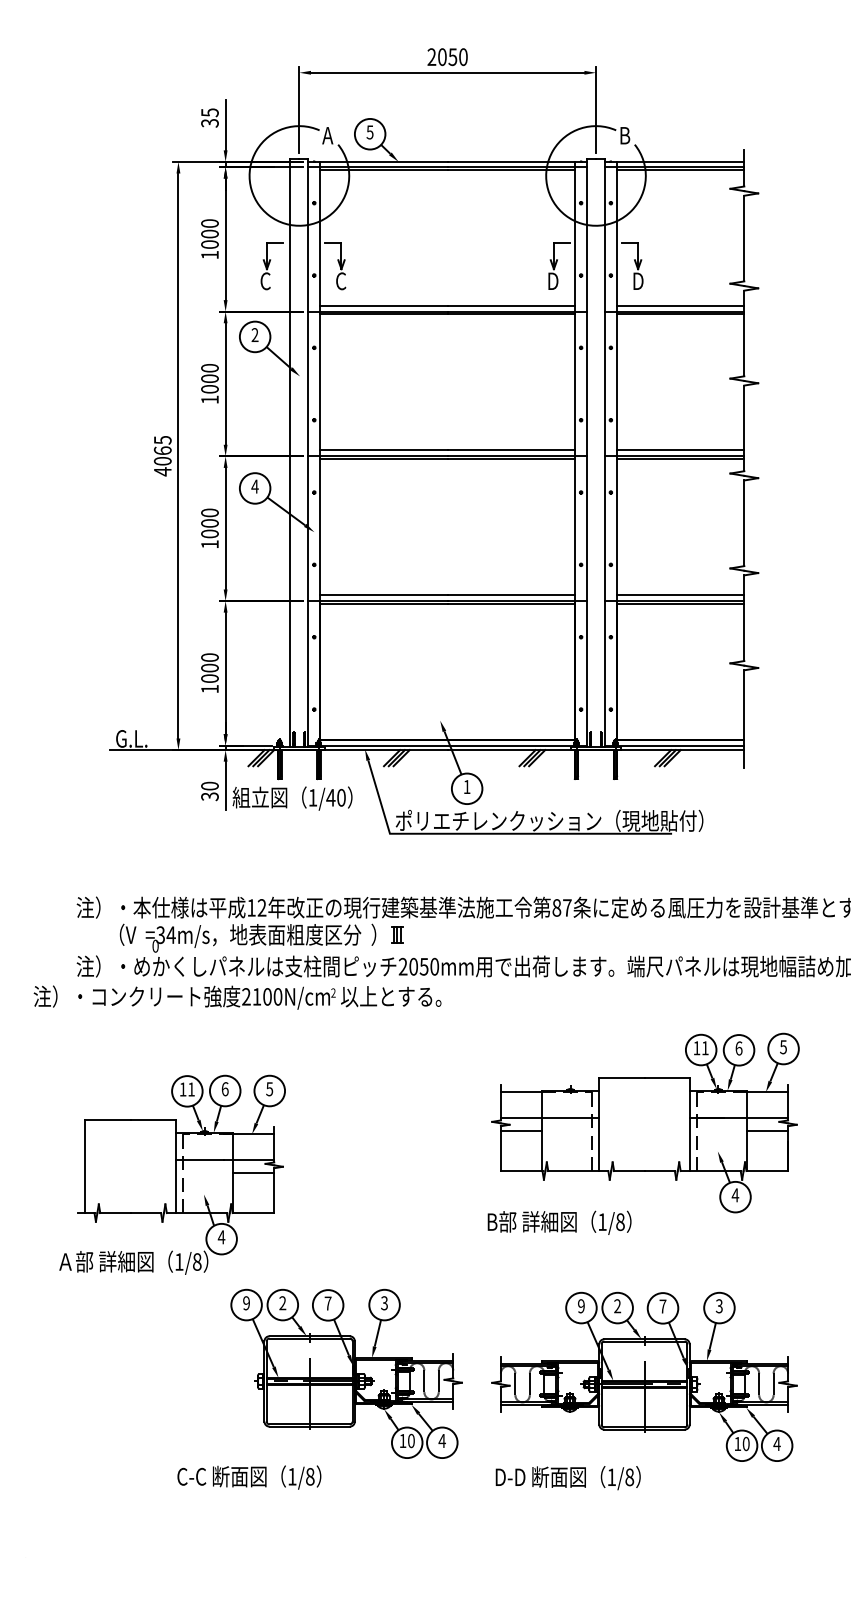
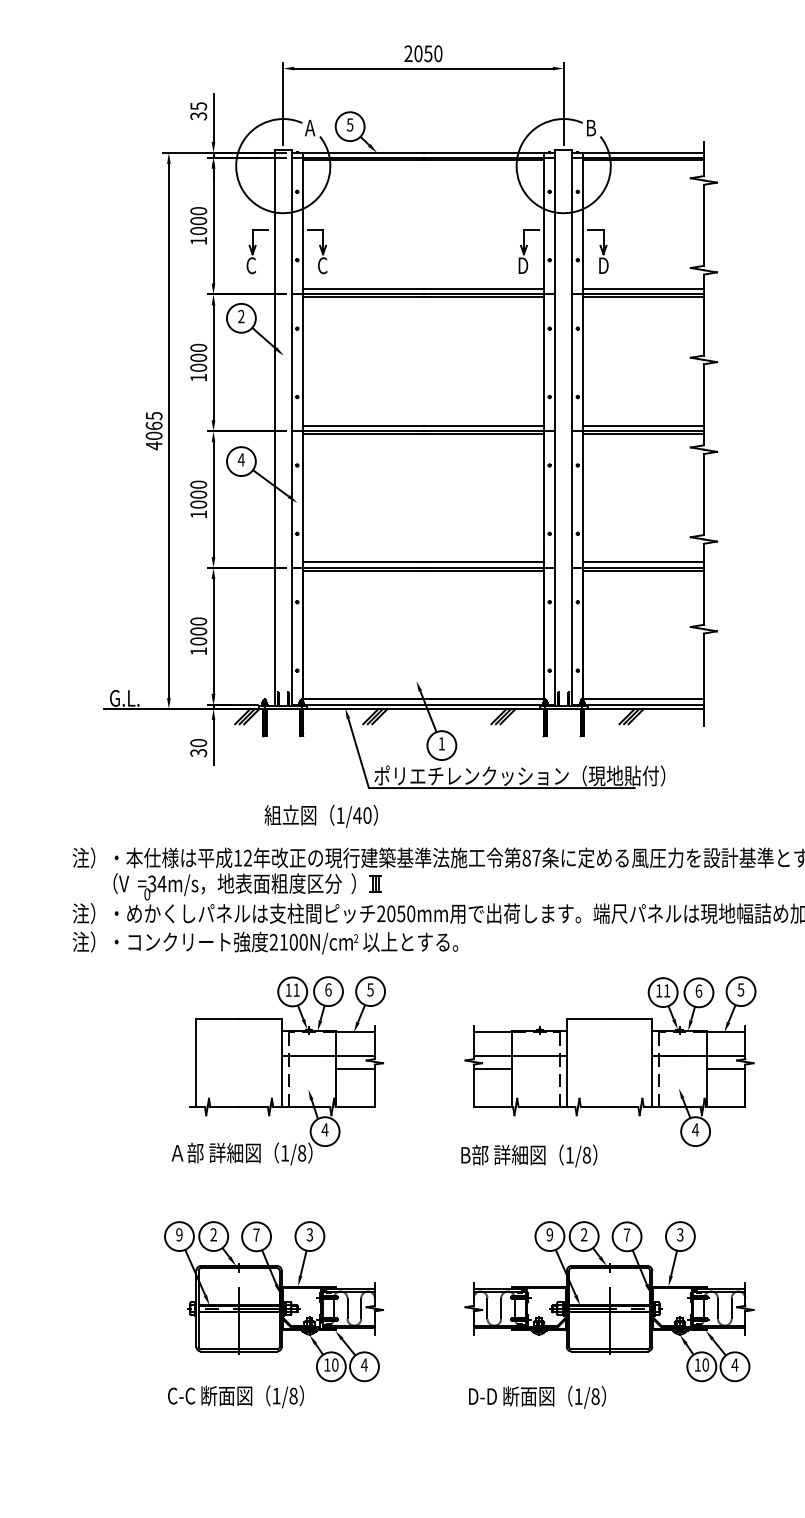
text: (292, 798) -> (321, 816), moved
text: (237, 997) -> (265, 942), moved
part: (172, 1174) -> (278, 1070), moved
part: (346, 1373) -> (273, 1301), moved

